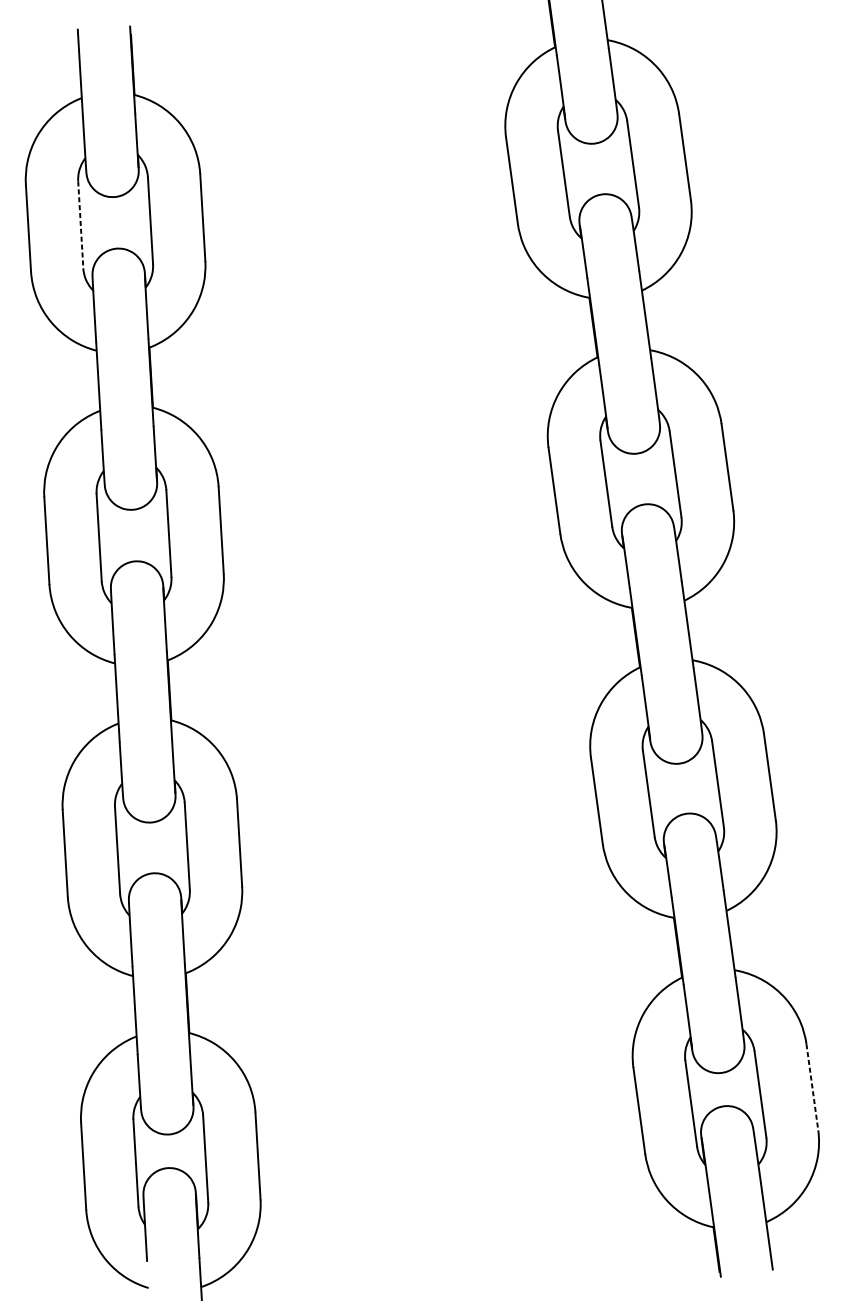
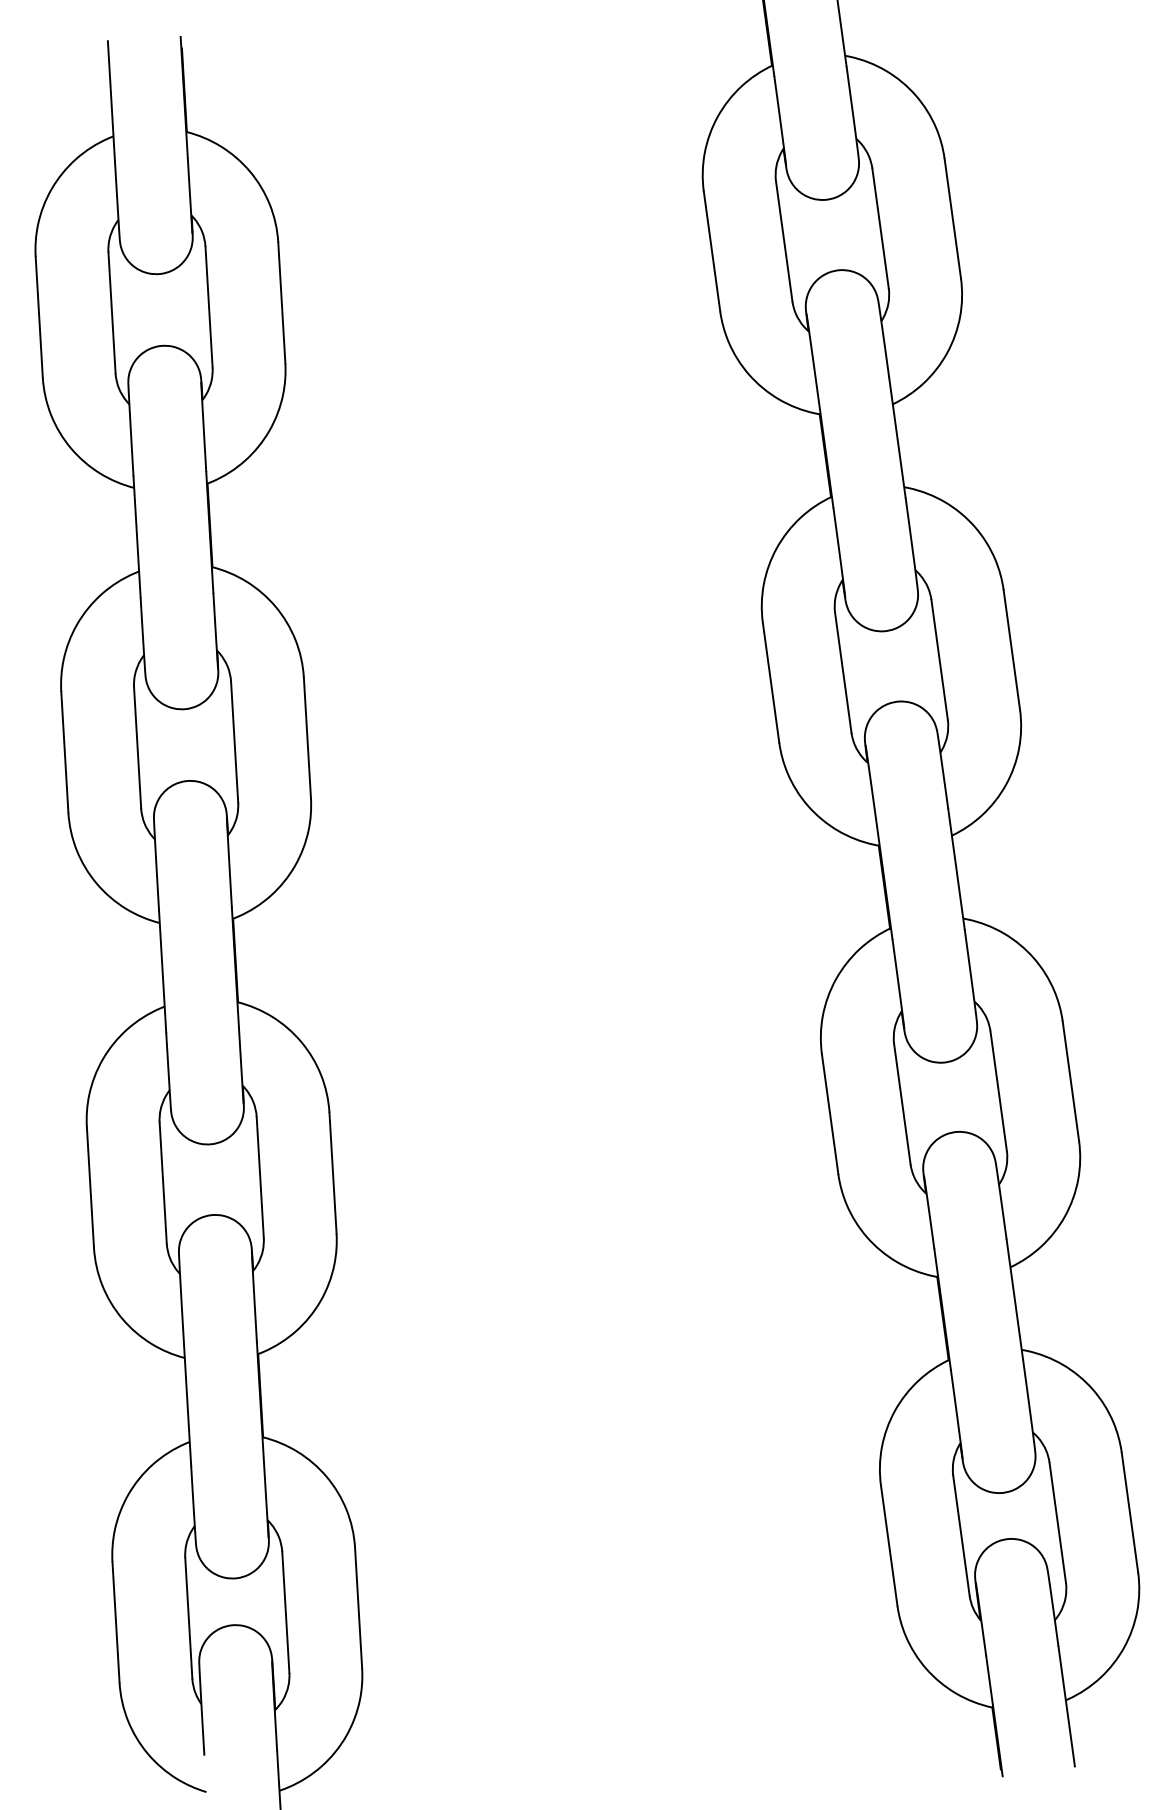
line: (81, 224) -> (112, 312), dashed -> solid
line: (812, 1087) -> (1130, 1513), dashed -> solid

